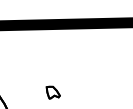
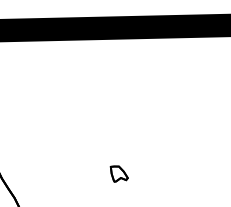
part: (52, 92) -> (117, 173), size x0.6

